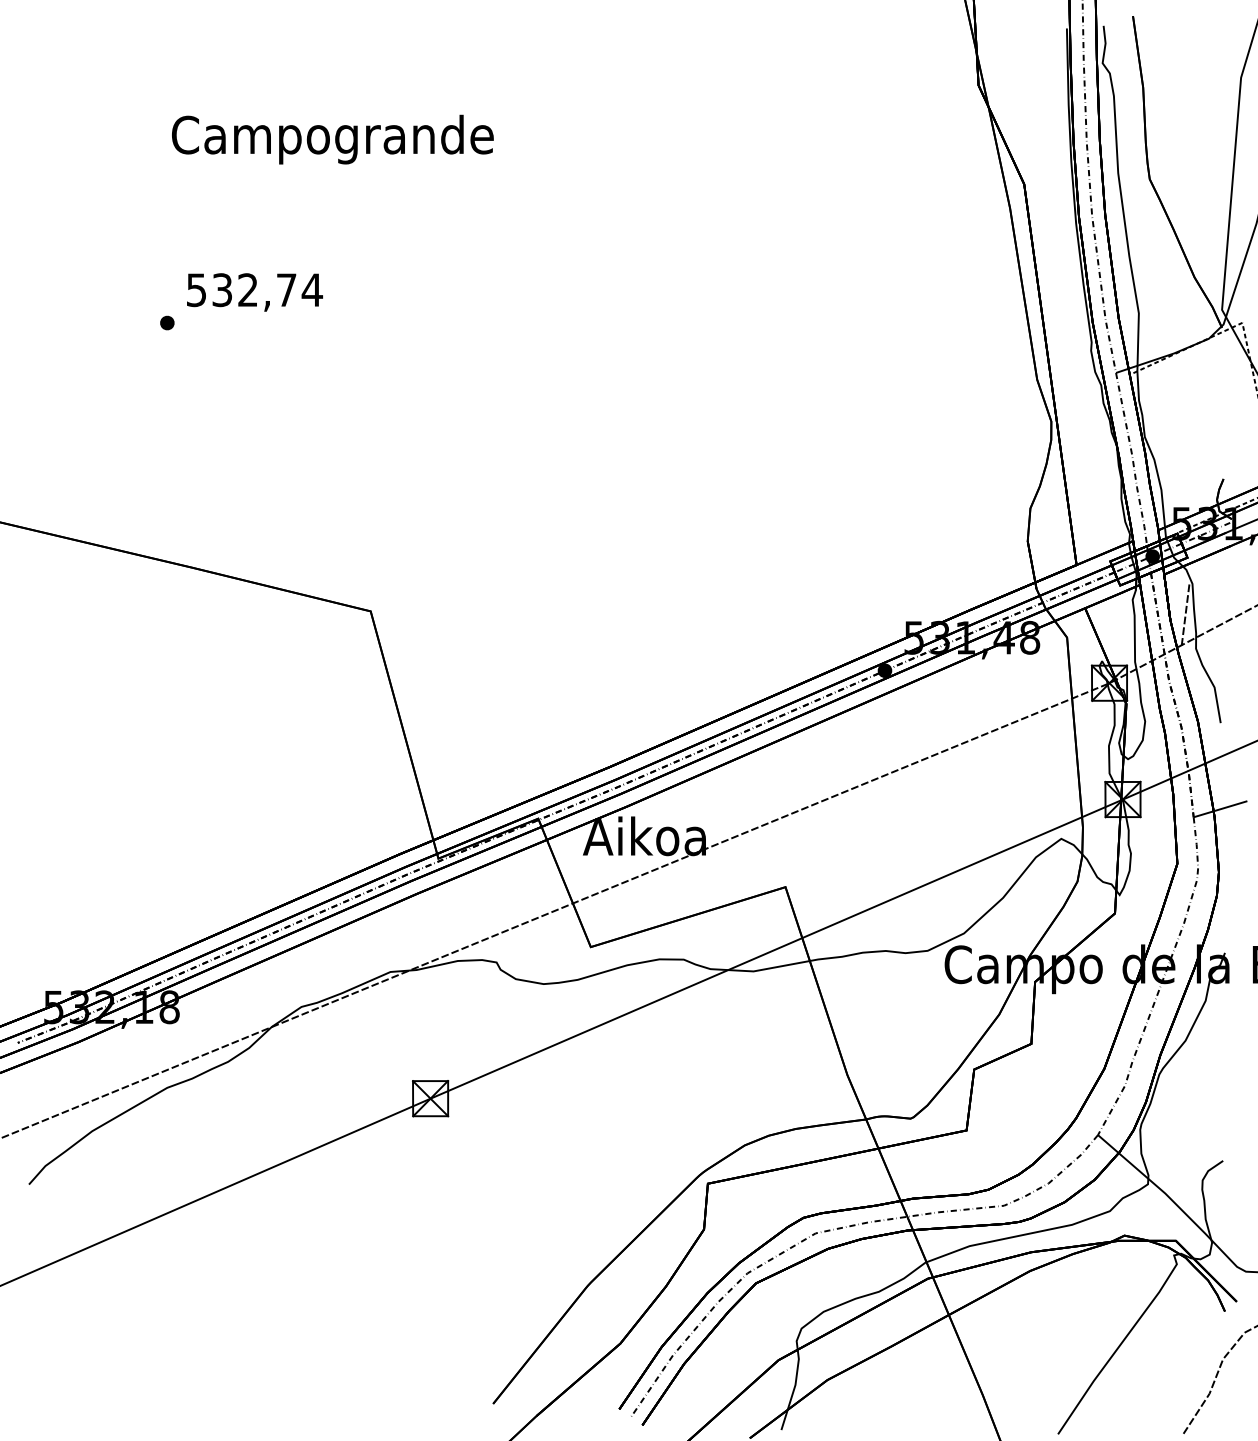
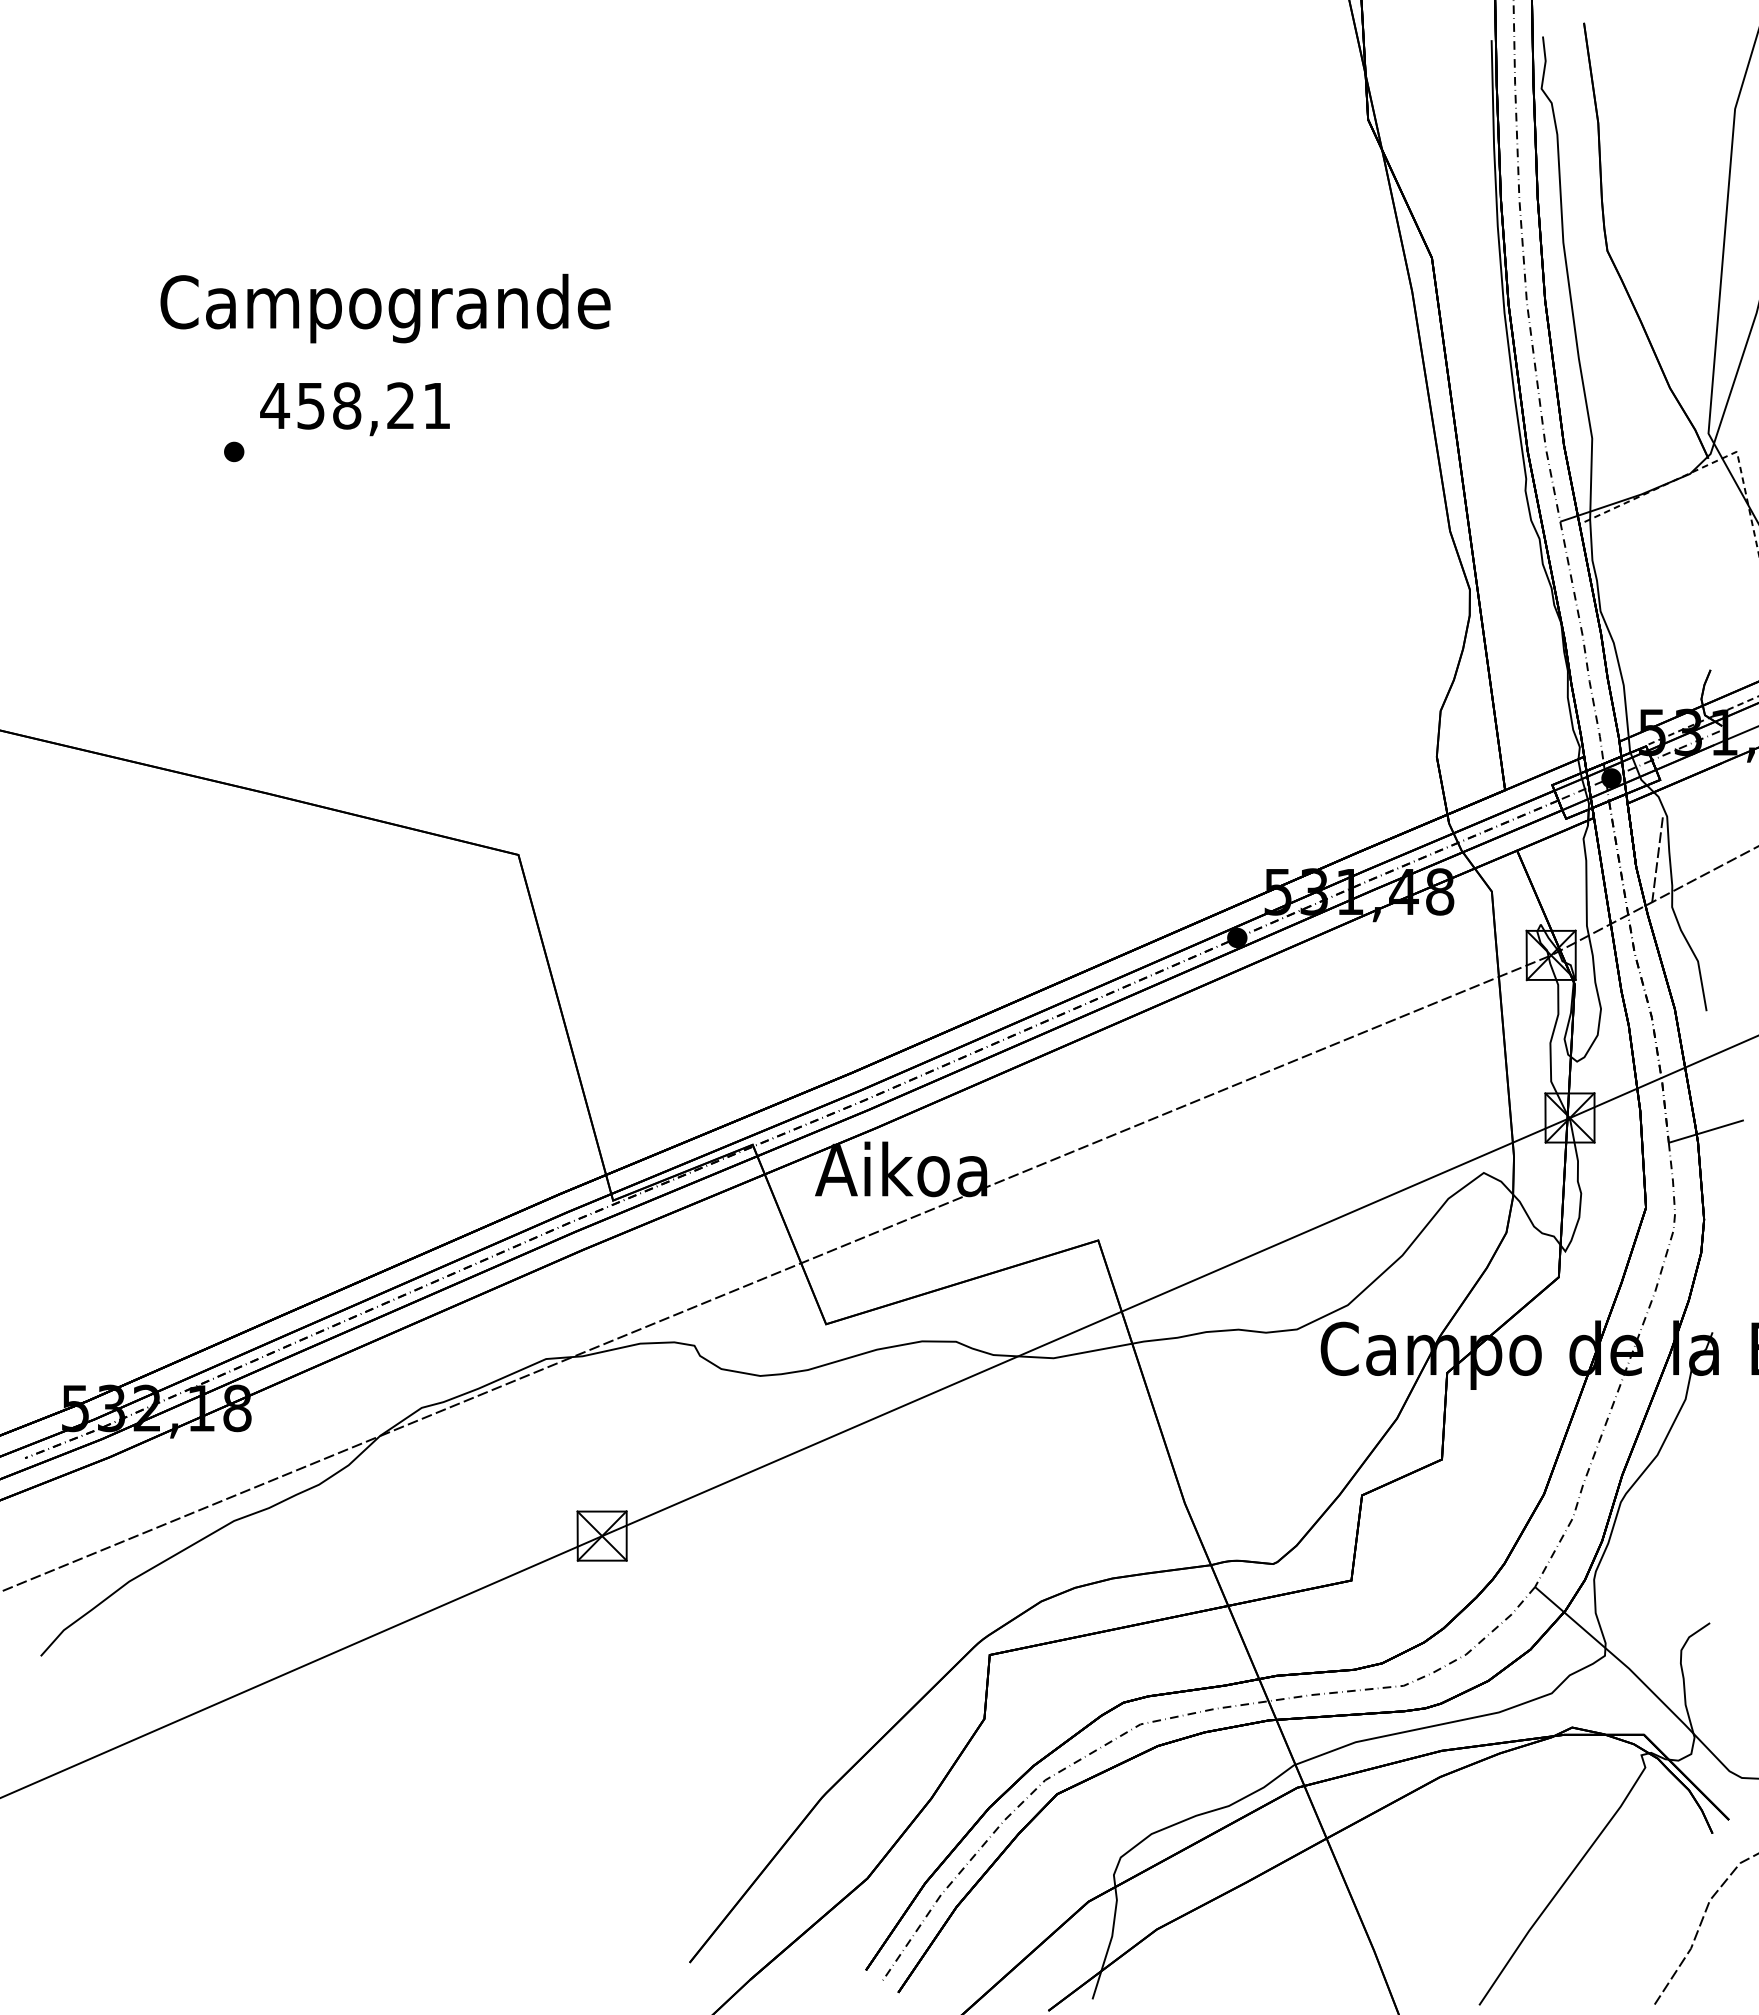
text: (332, 139) -> (385, 308), moved
text: (254, 289) -> (355, 405), 532,74 -> 458,21

